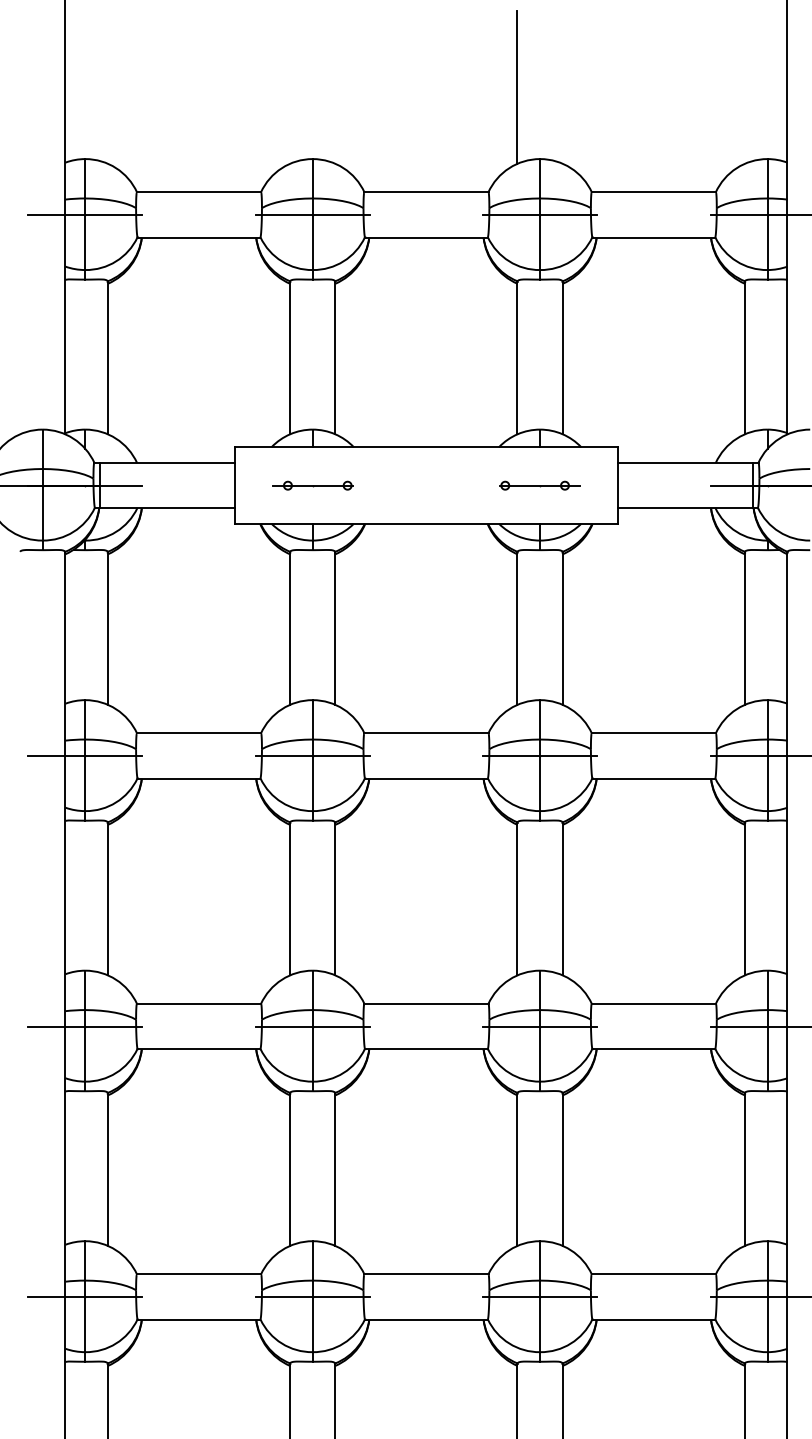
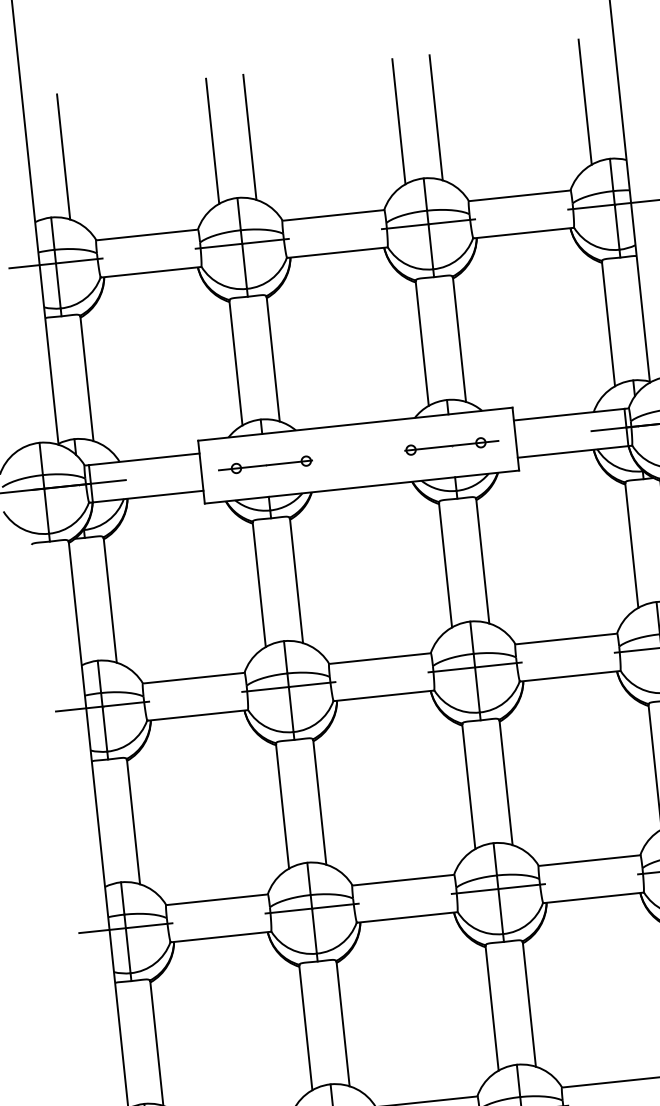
line: (108, 87) -> (63, 156), added
line: (289, 87) -> (212, 141), added
line: (335, 87) -> (249, 137), added
line: (562, 87) -> (435, 117), added
line: (744, 87) -> (584, 102), added
part: (312, 485) -> (265, 465), size x1.43
part: (539, 485) -> (451, 445), size x1.43

